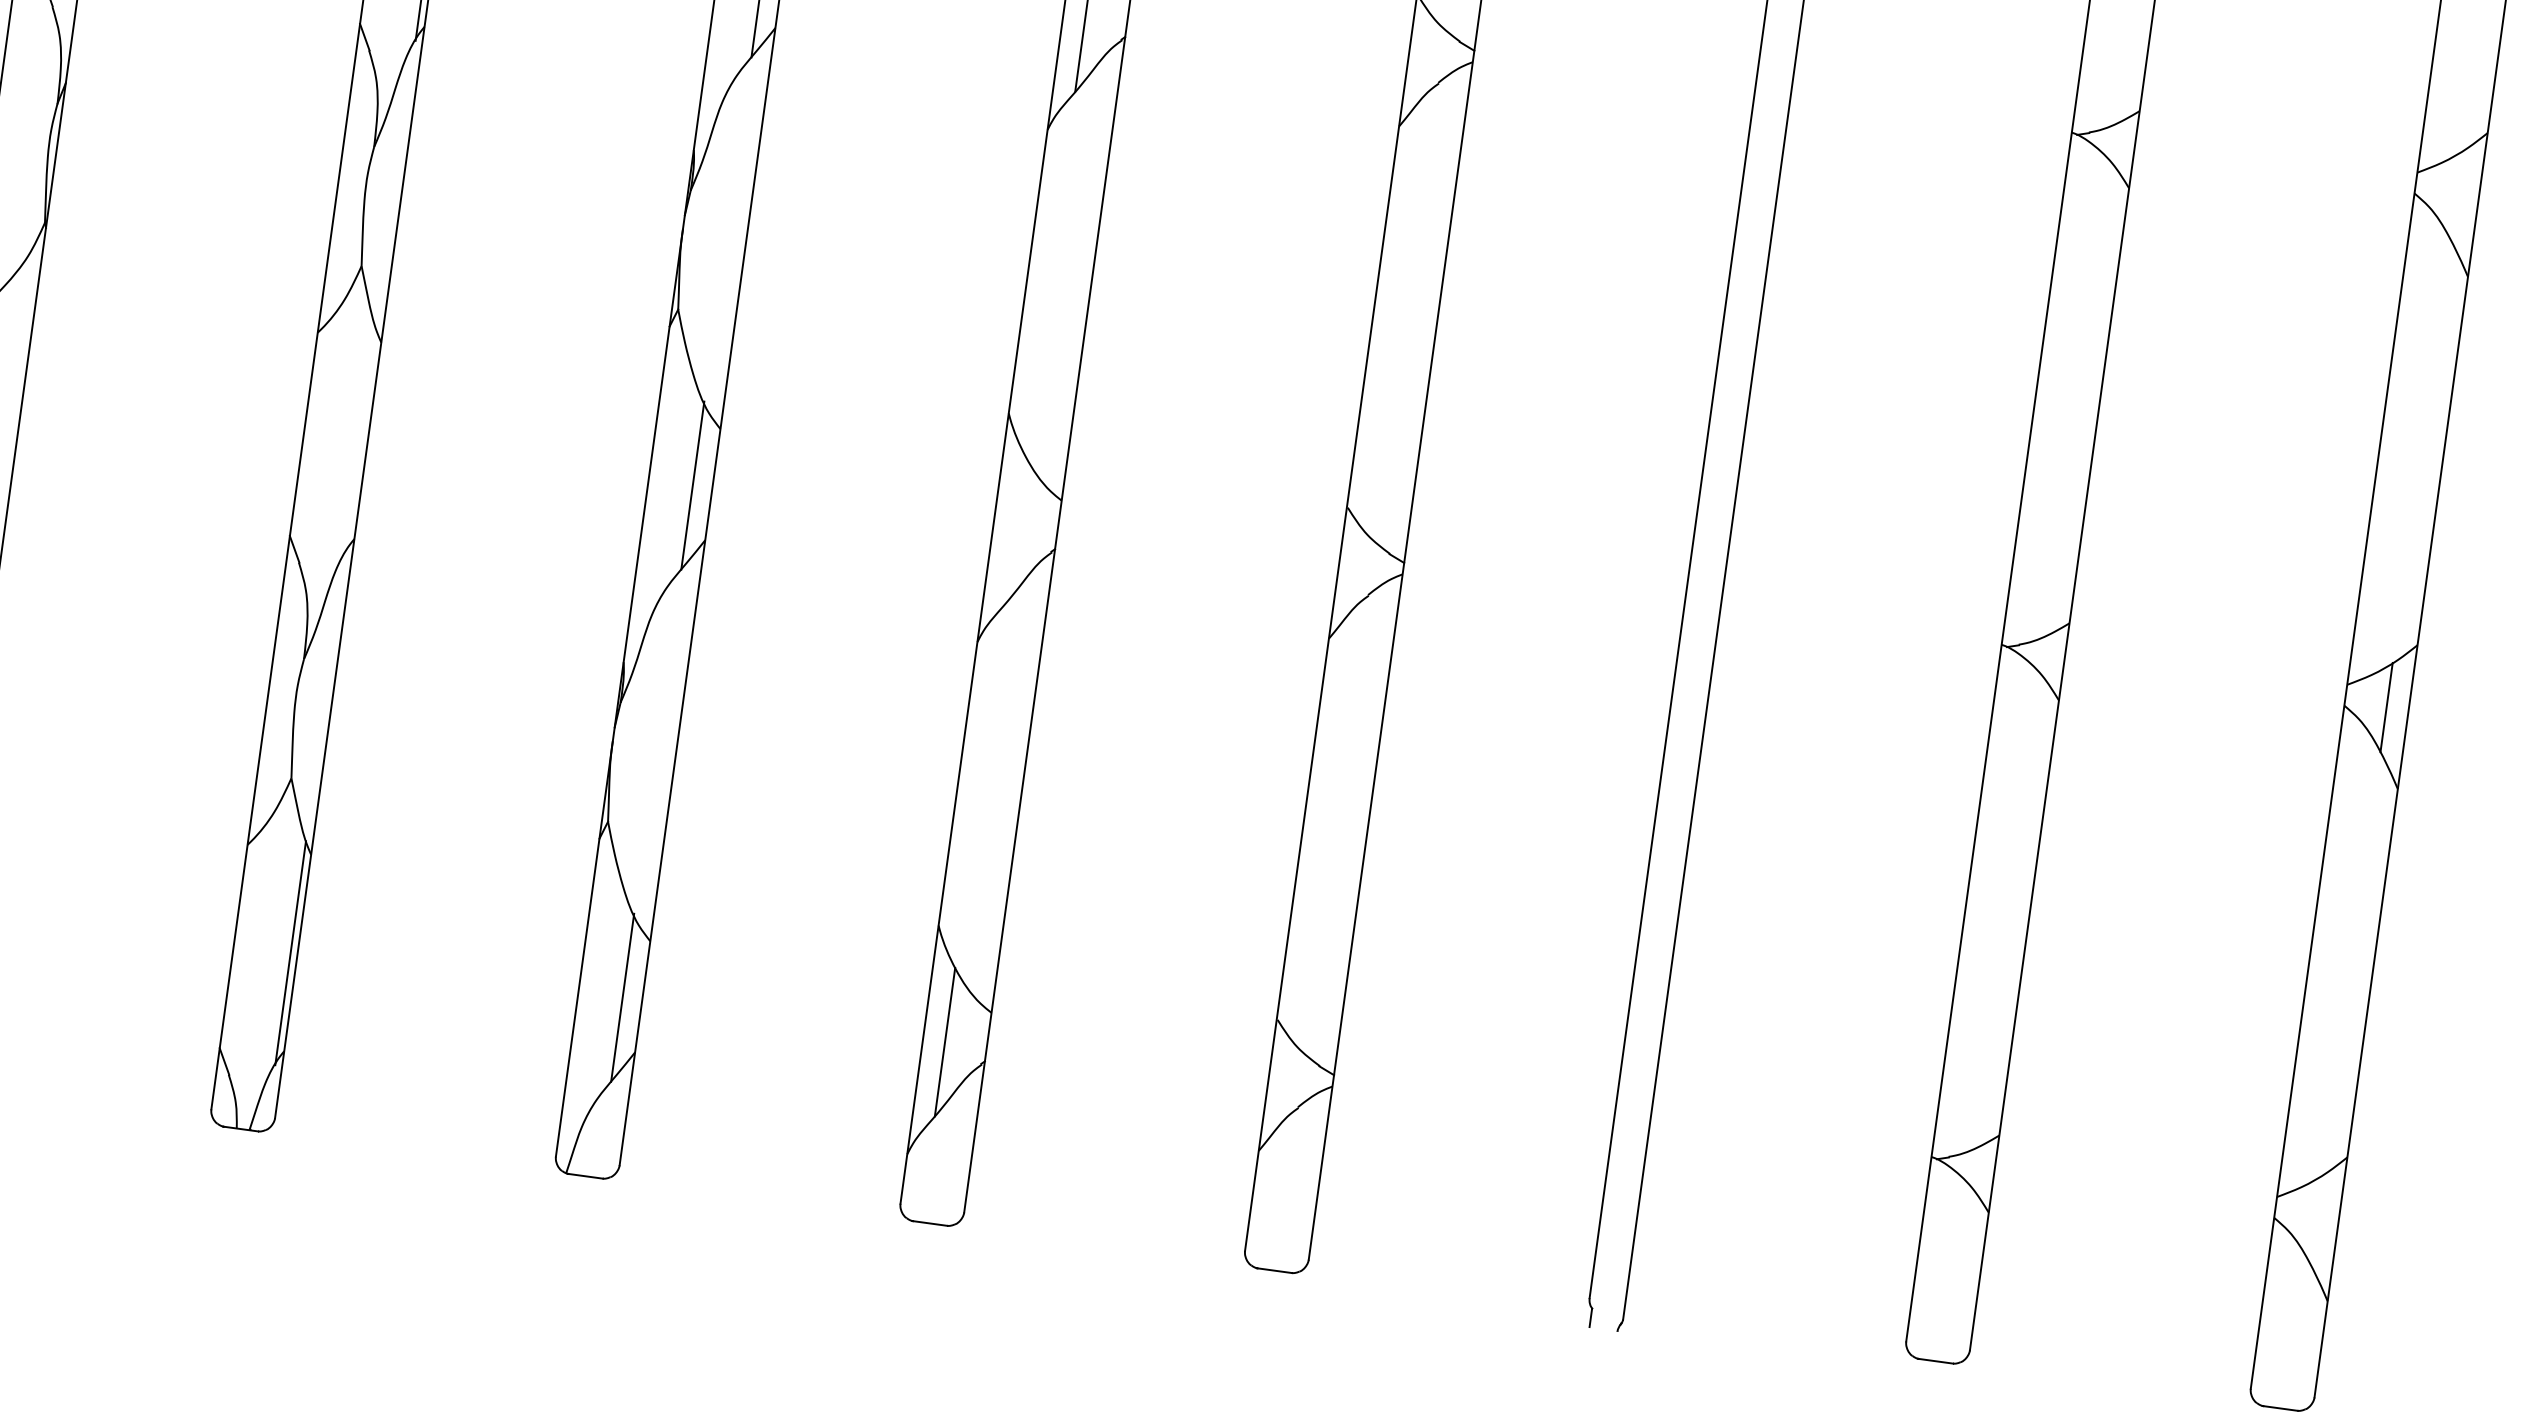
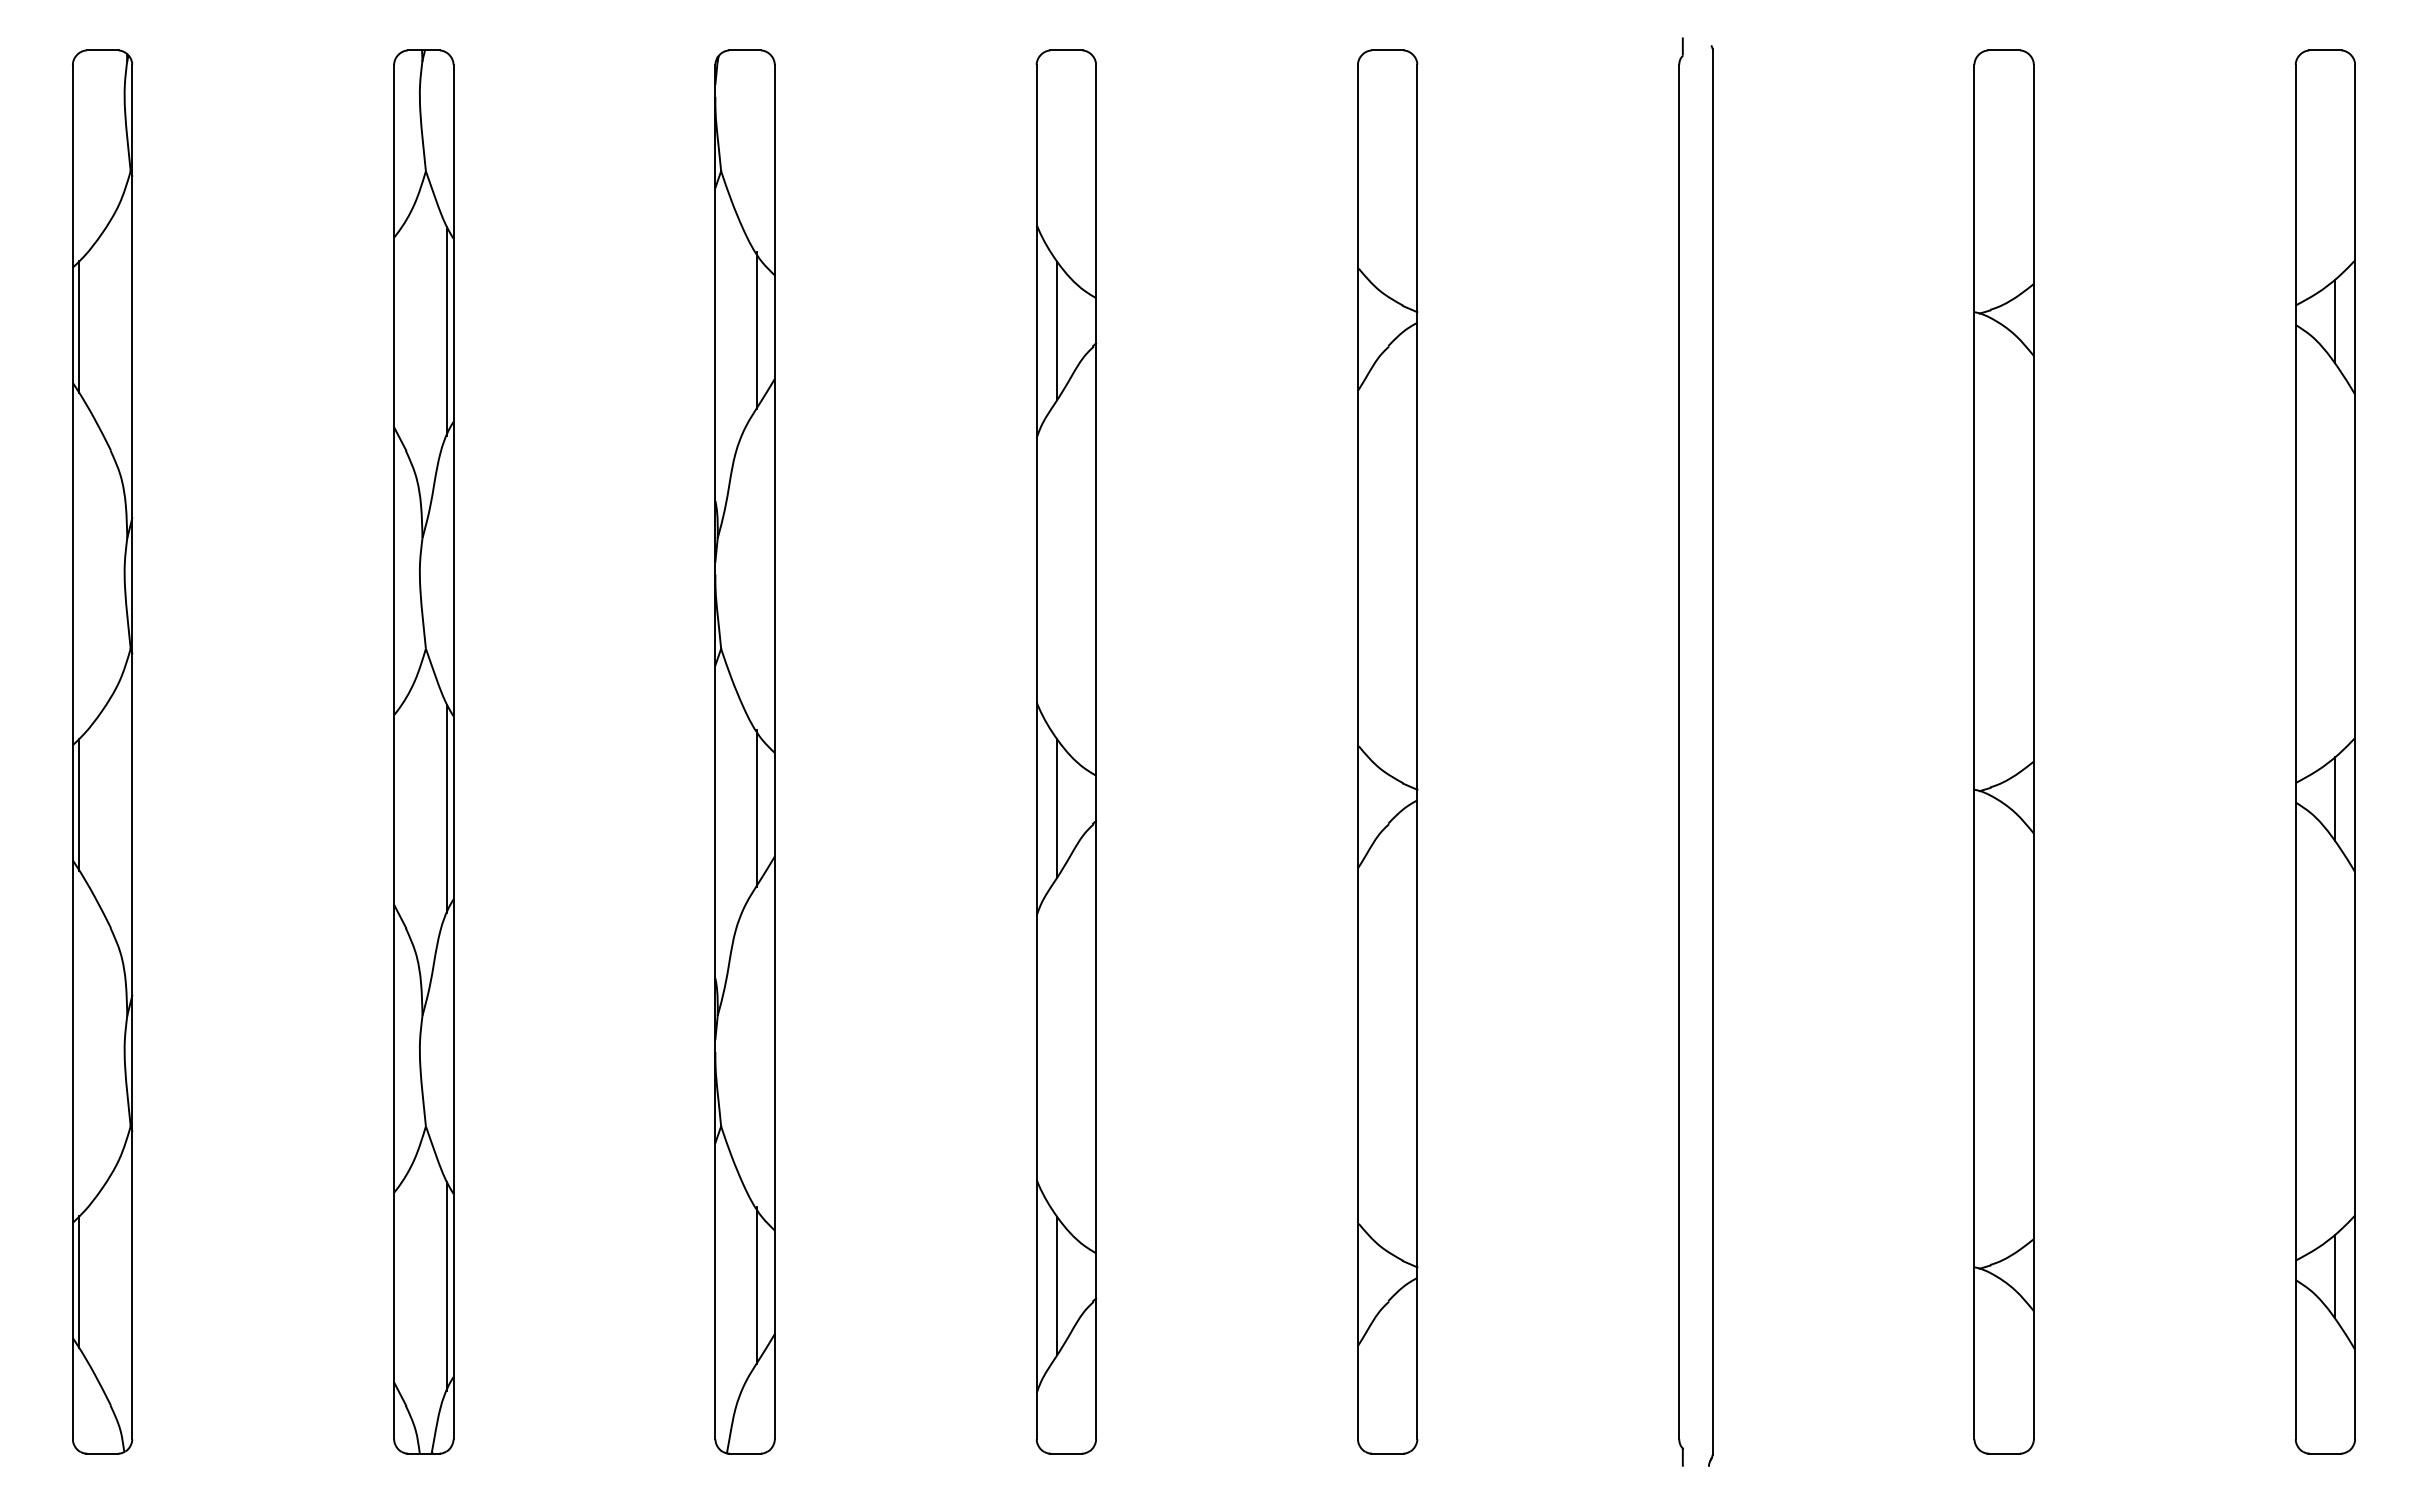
line: (2456, 195) -> (2334, 321), added
line: (361, 440) -> (447, 808), added
line: (1015, 530) -> (1057, 808), added
line: (2316, 1219) -> (2334, 1276), added

